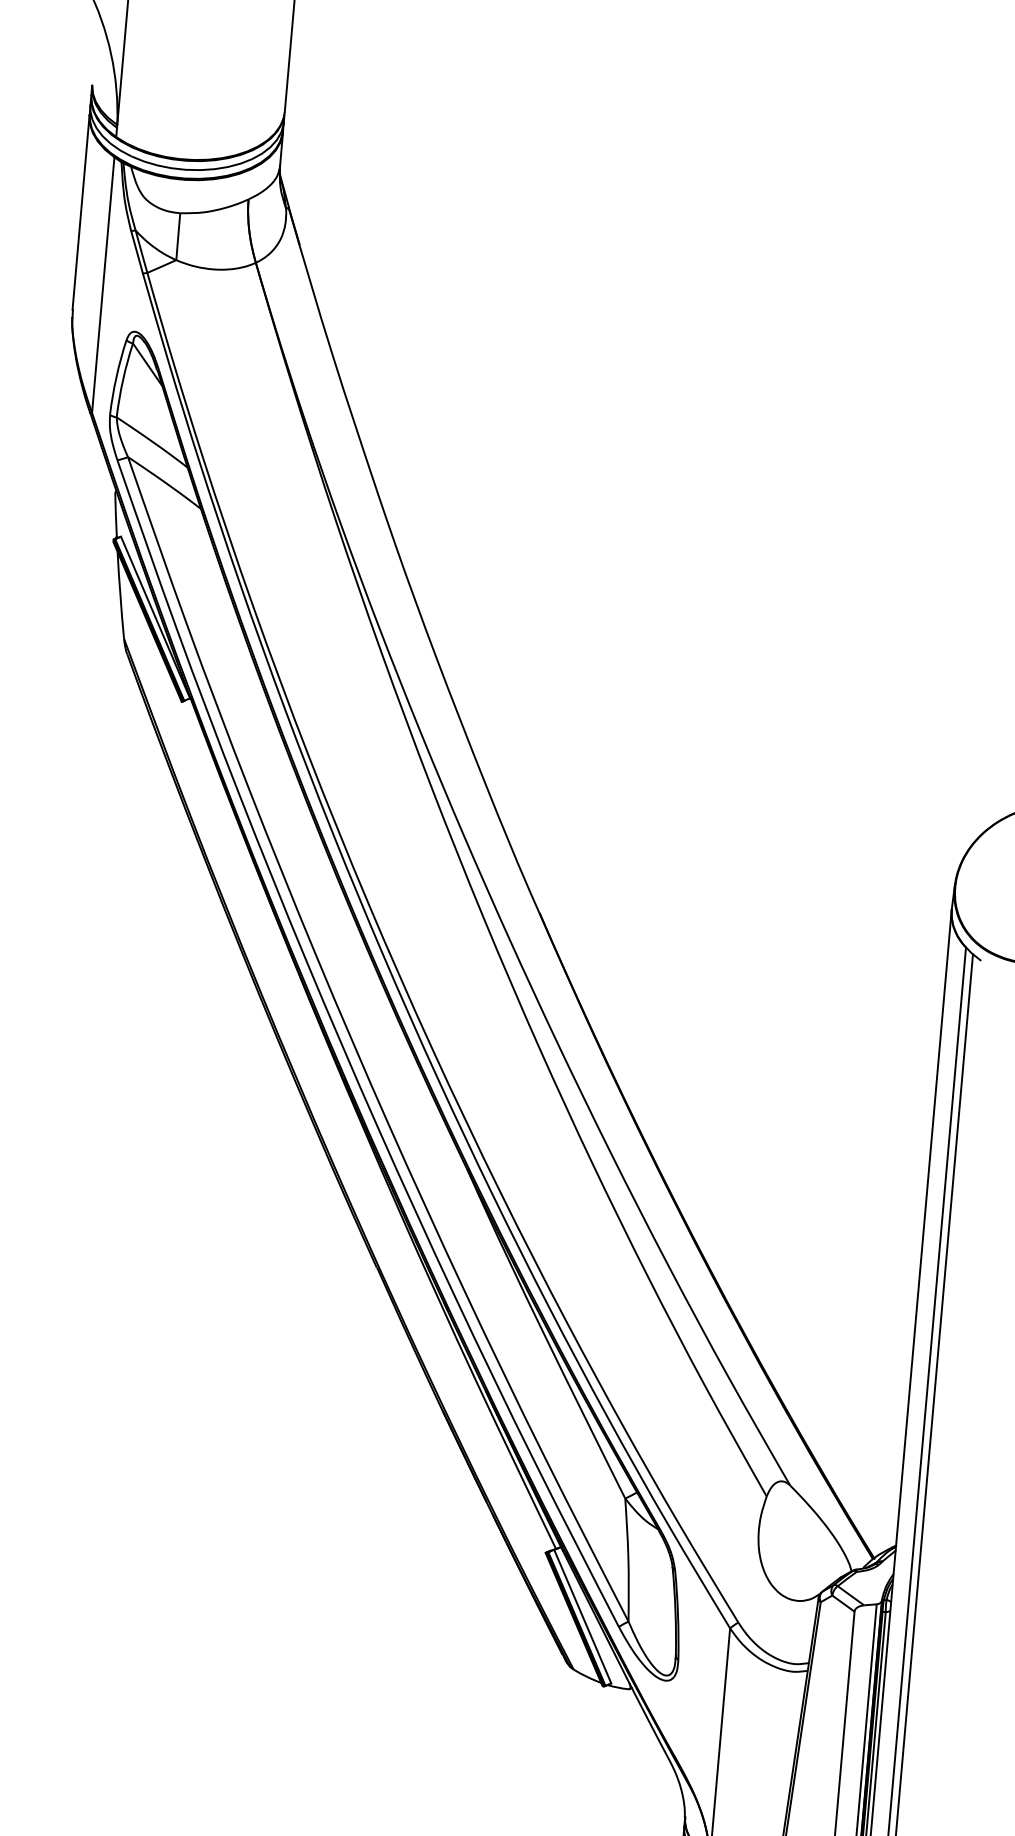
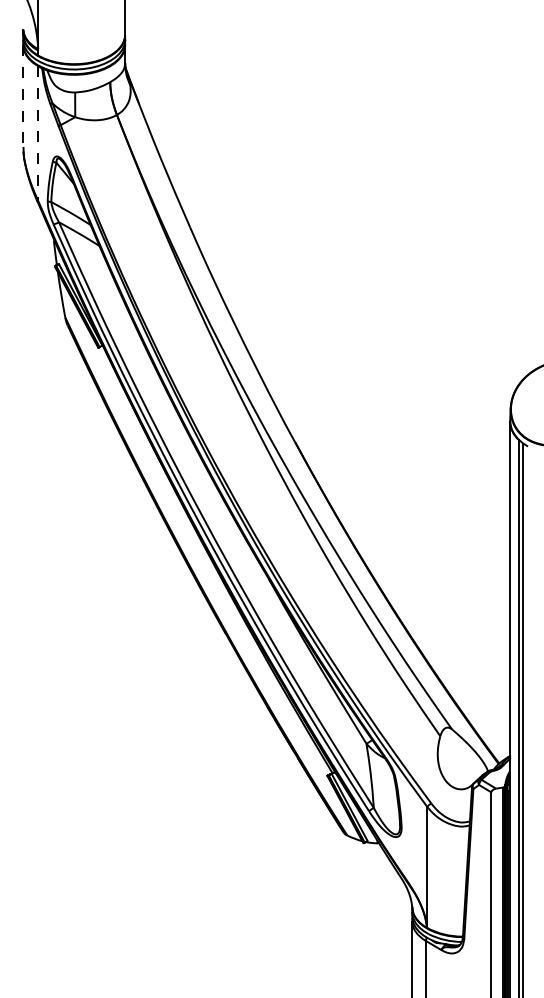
line: (81, 214) -> (23, 97), solid -> dashed
line: (103, 286) -> (38, 134), solid -> dashed

